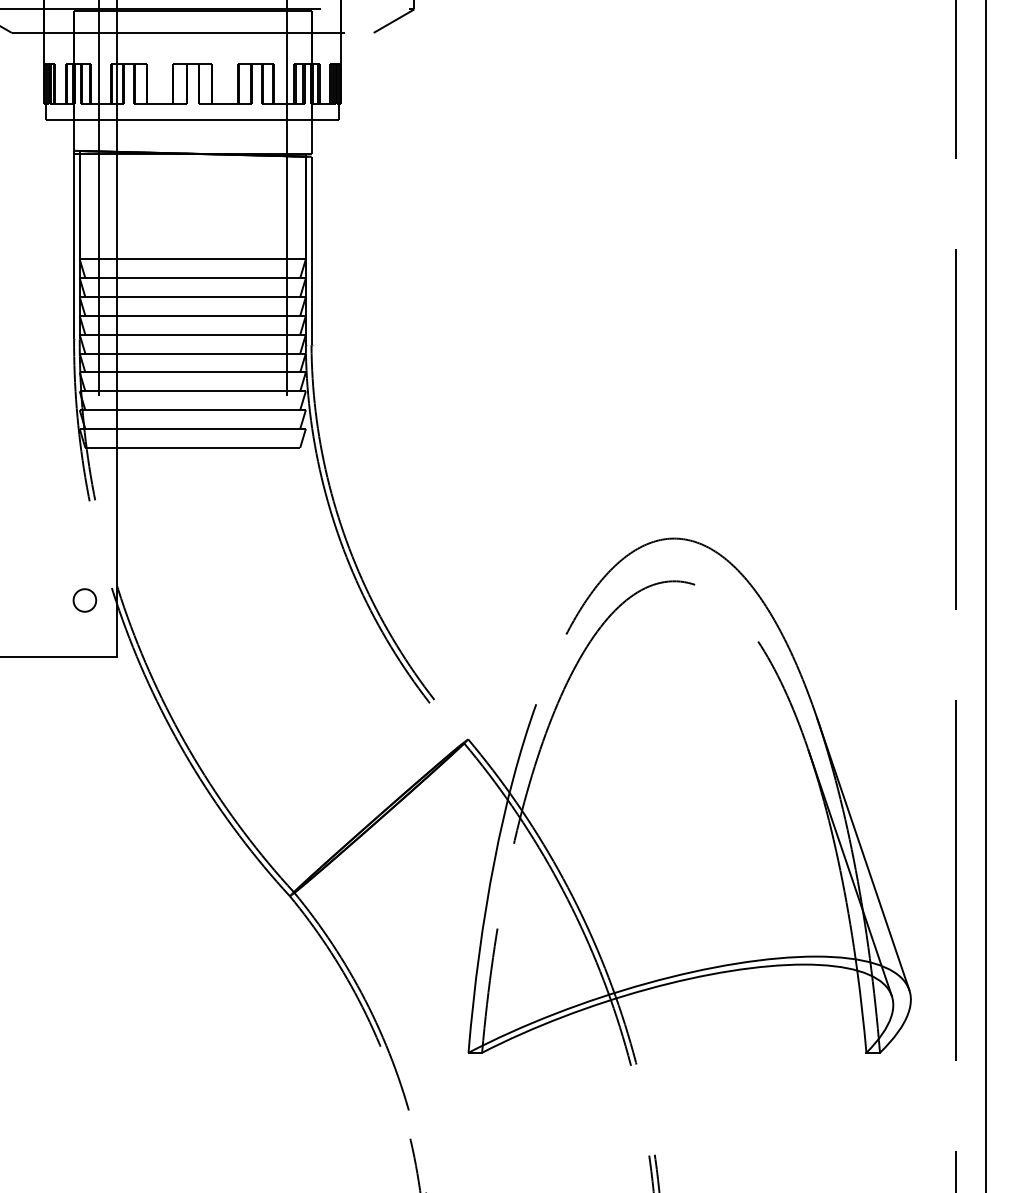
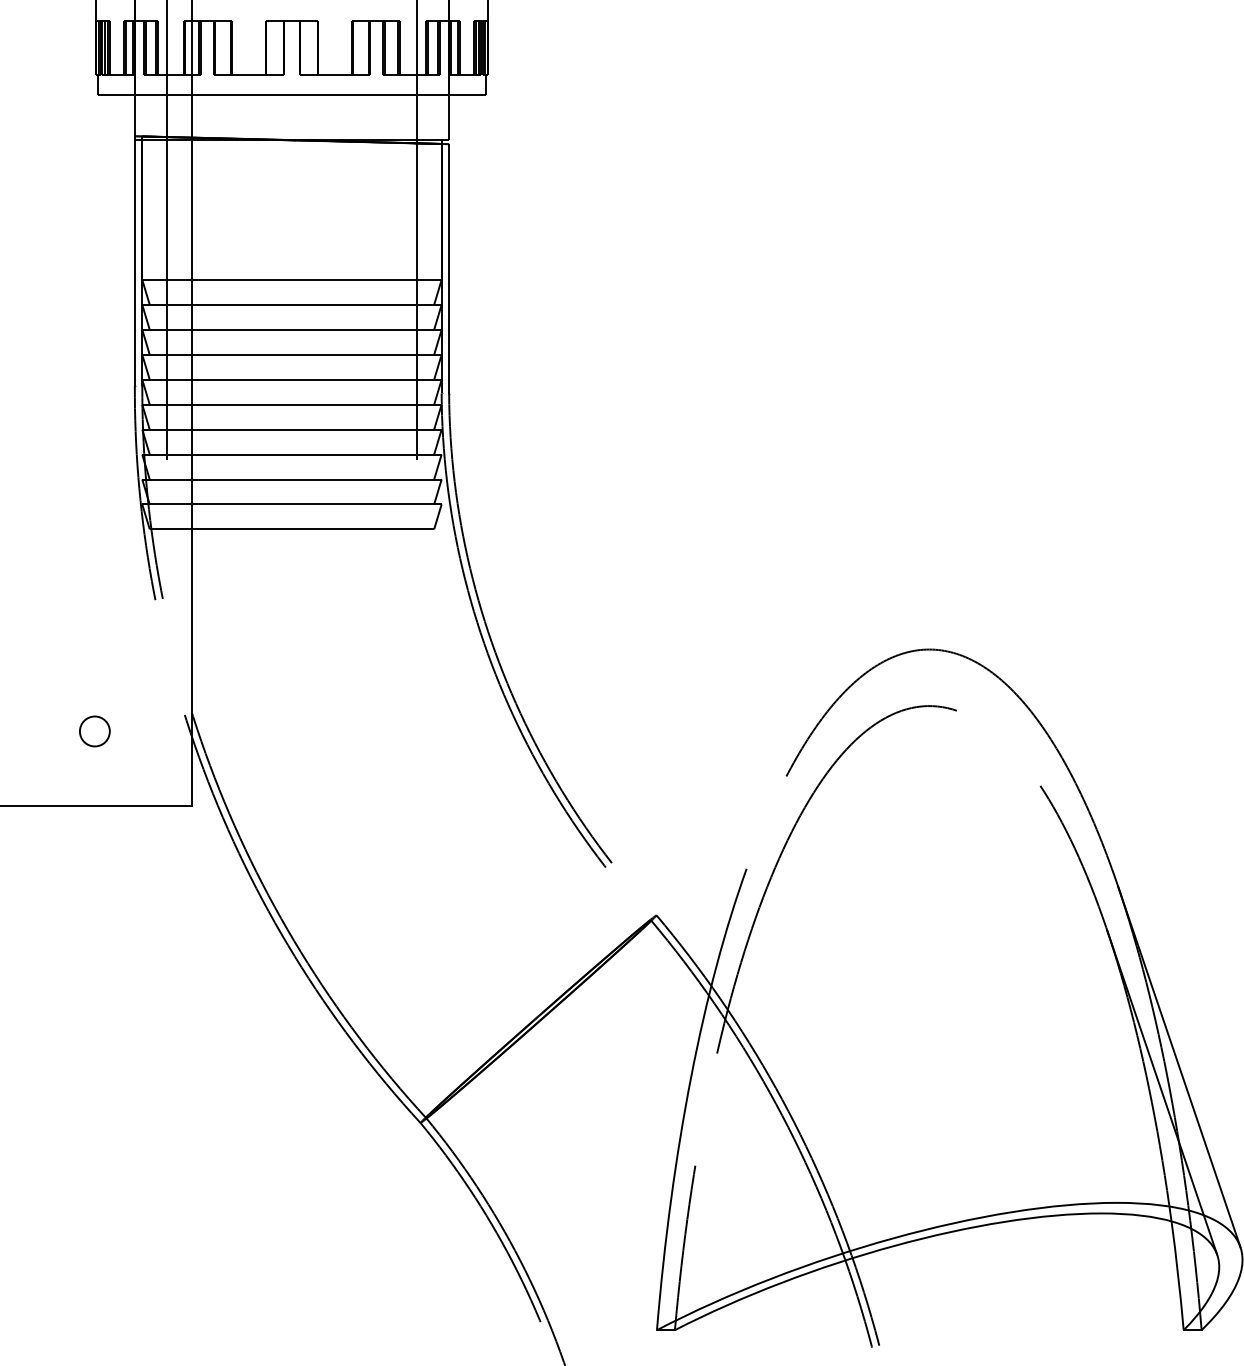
circle: (84, 600) -> (94, 731), moved

